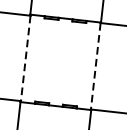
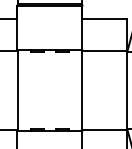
line: (25, 58) -> (17, 90), dashed -> solid
line: (96, 66) -> (82, 90), dashed -> solid

